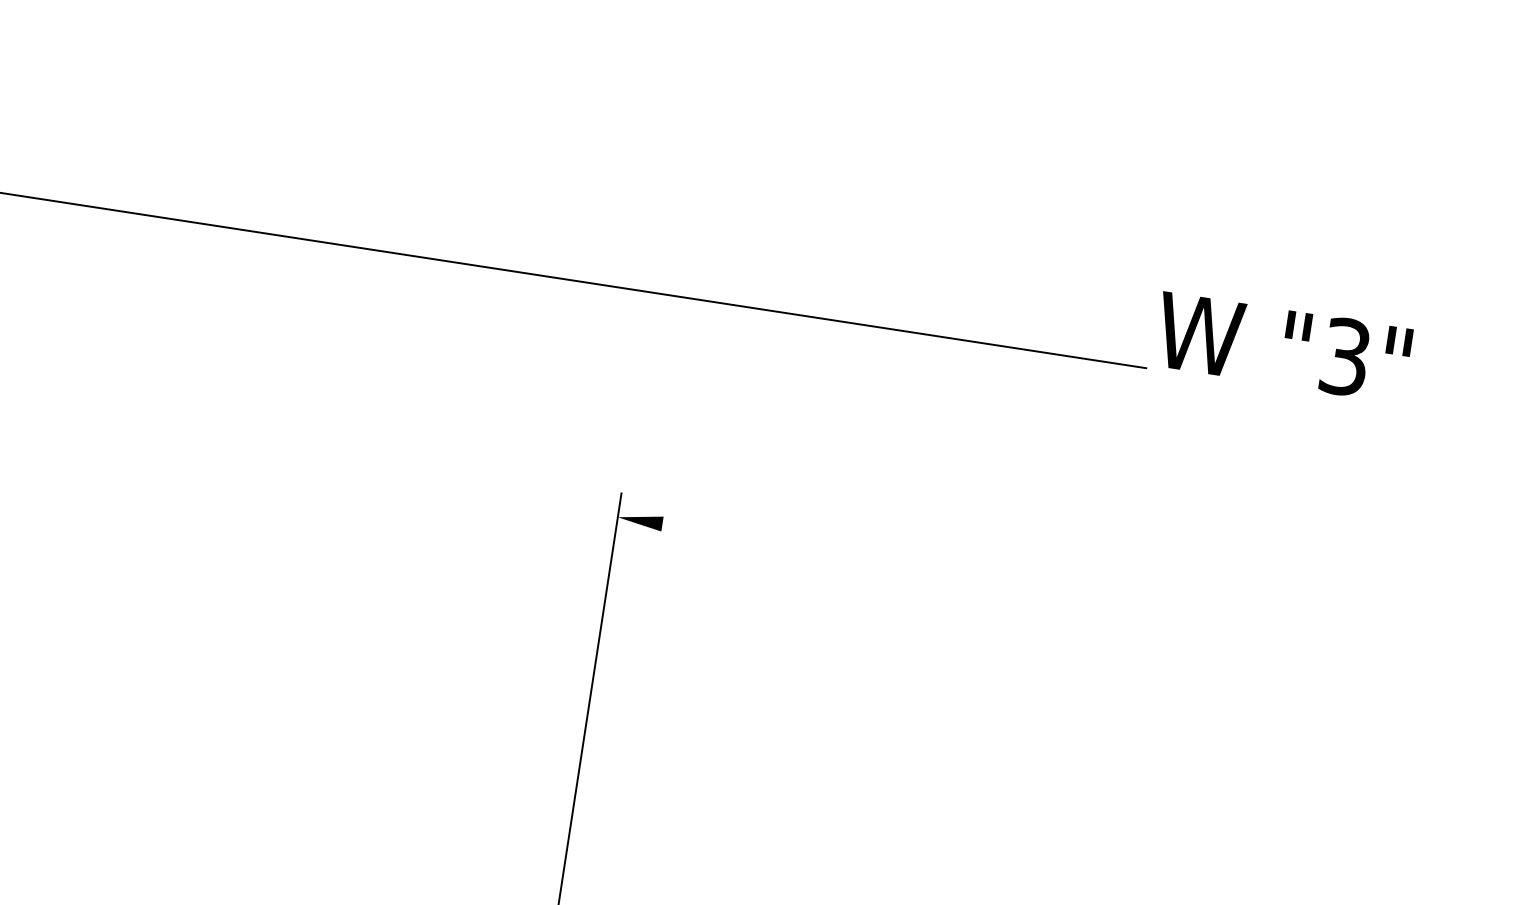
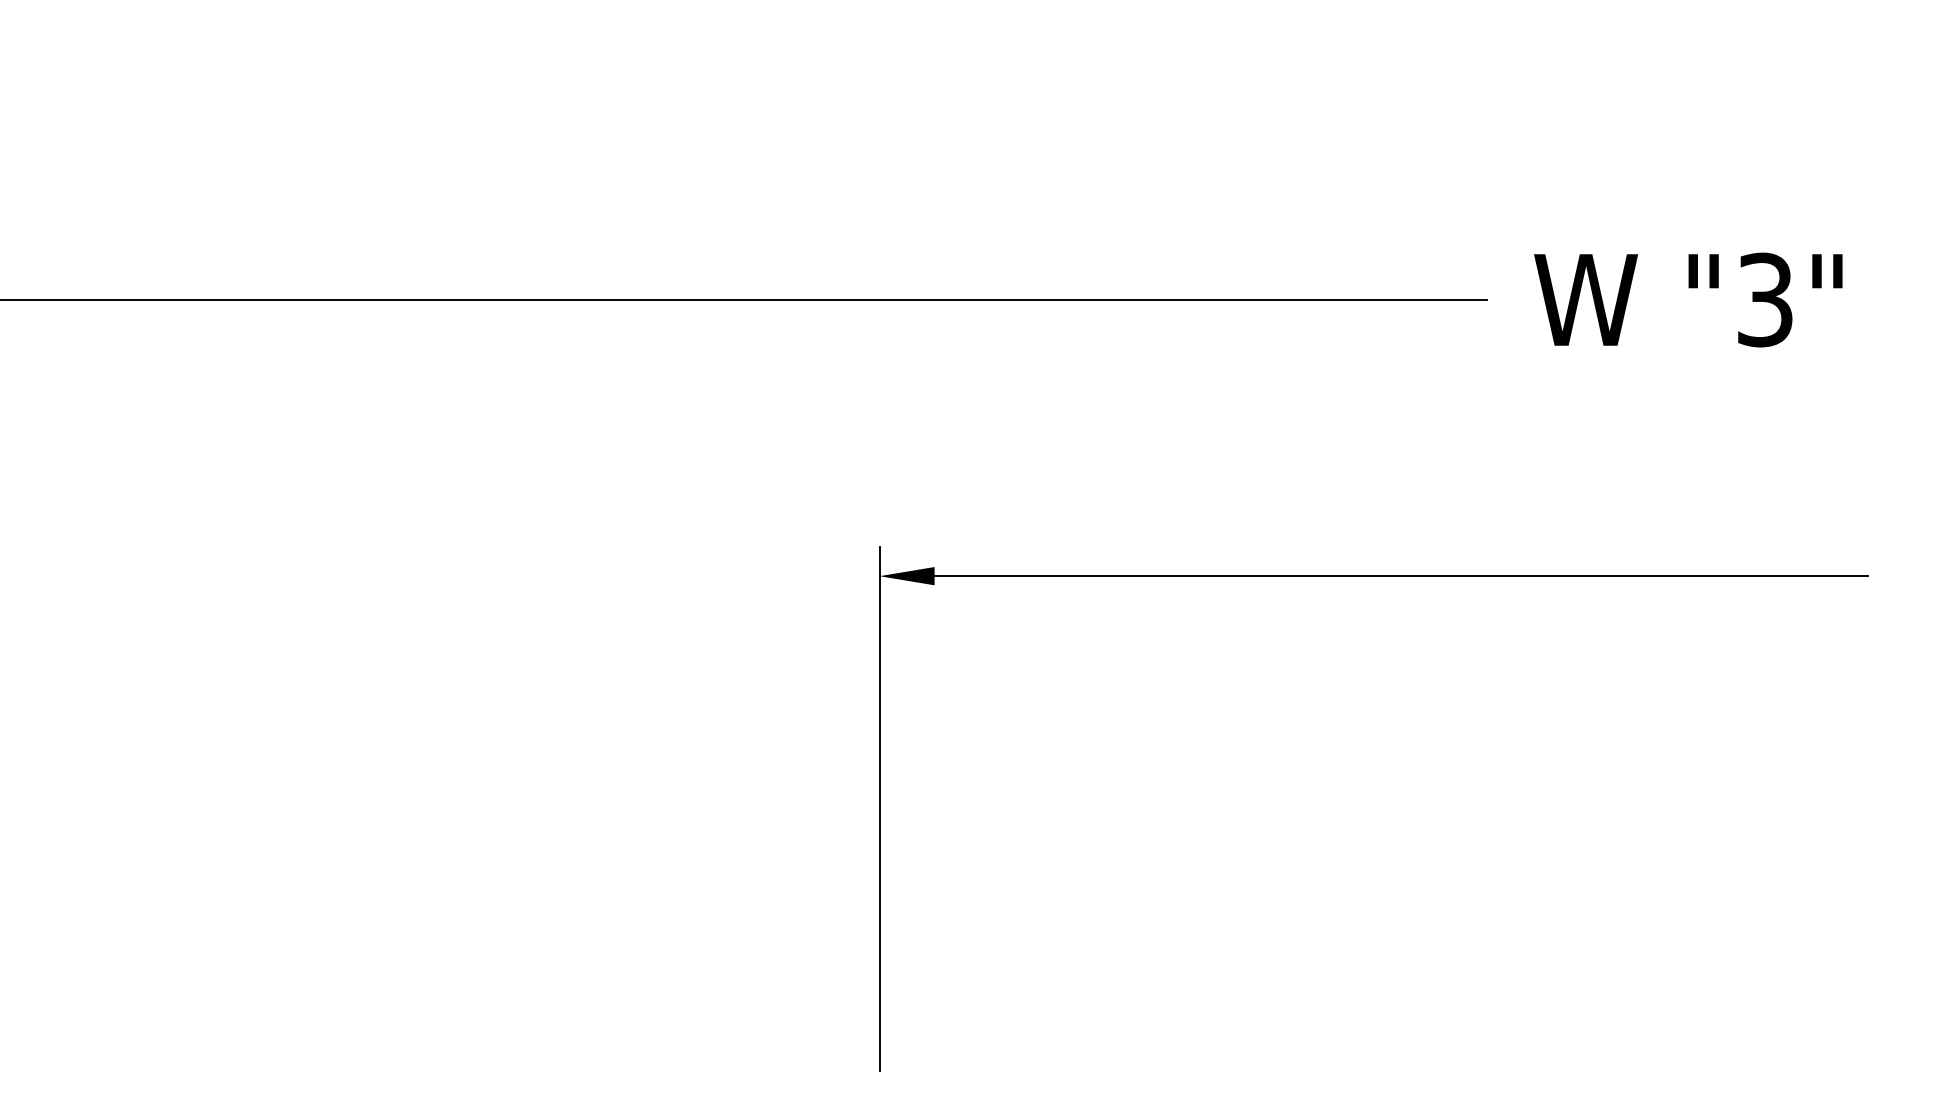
text: (1283, 347) -> (1688, 299), moved
line: (1042, 582) -> (1401, 576), added

